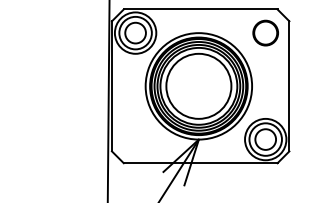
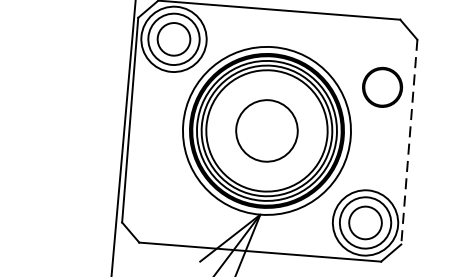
part: (265, 32) -> (382, 86), moved
circle: (198, 85) -> (266, 129), size x0.6
line: (289, 86) -> (409, 142), solid -> dashed

